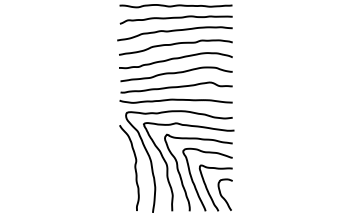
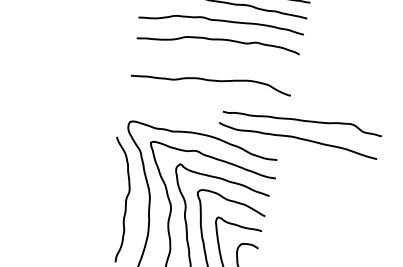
curve: (175, 59) -> (214, 61), removed
part: (175, 92) -> (299, 127), moved

